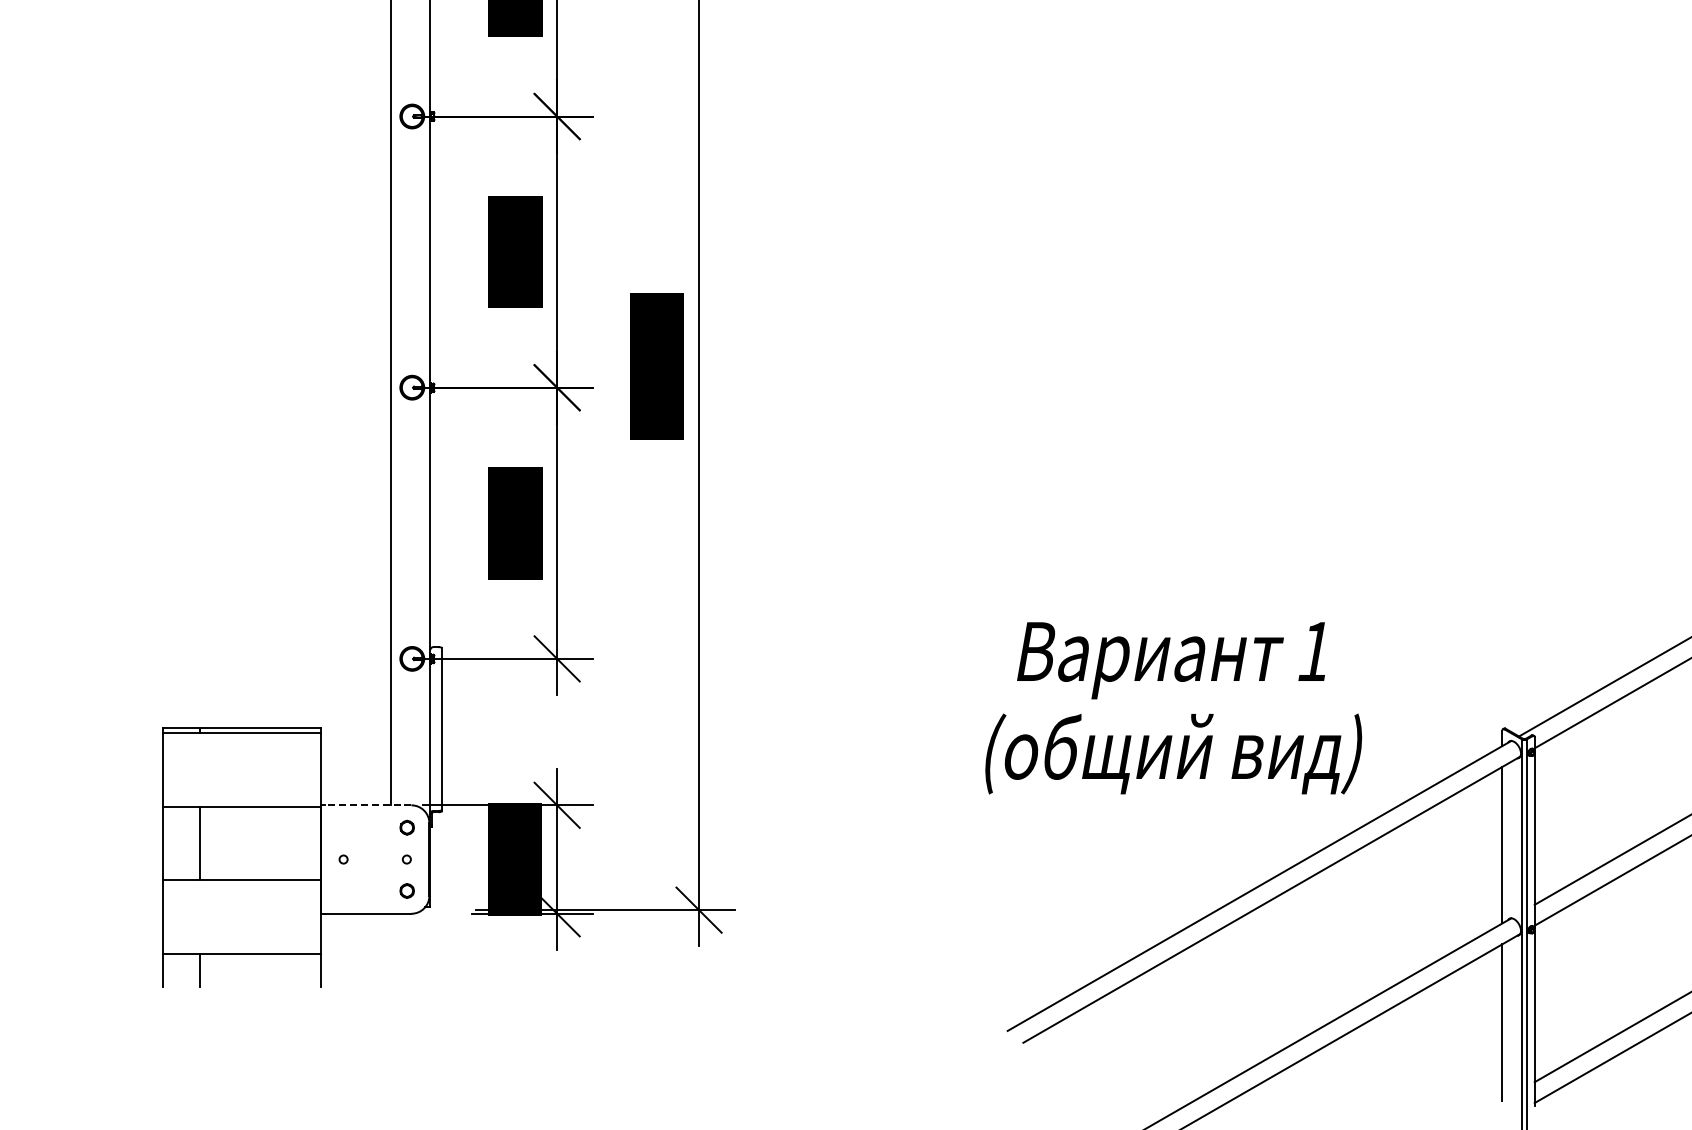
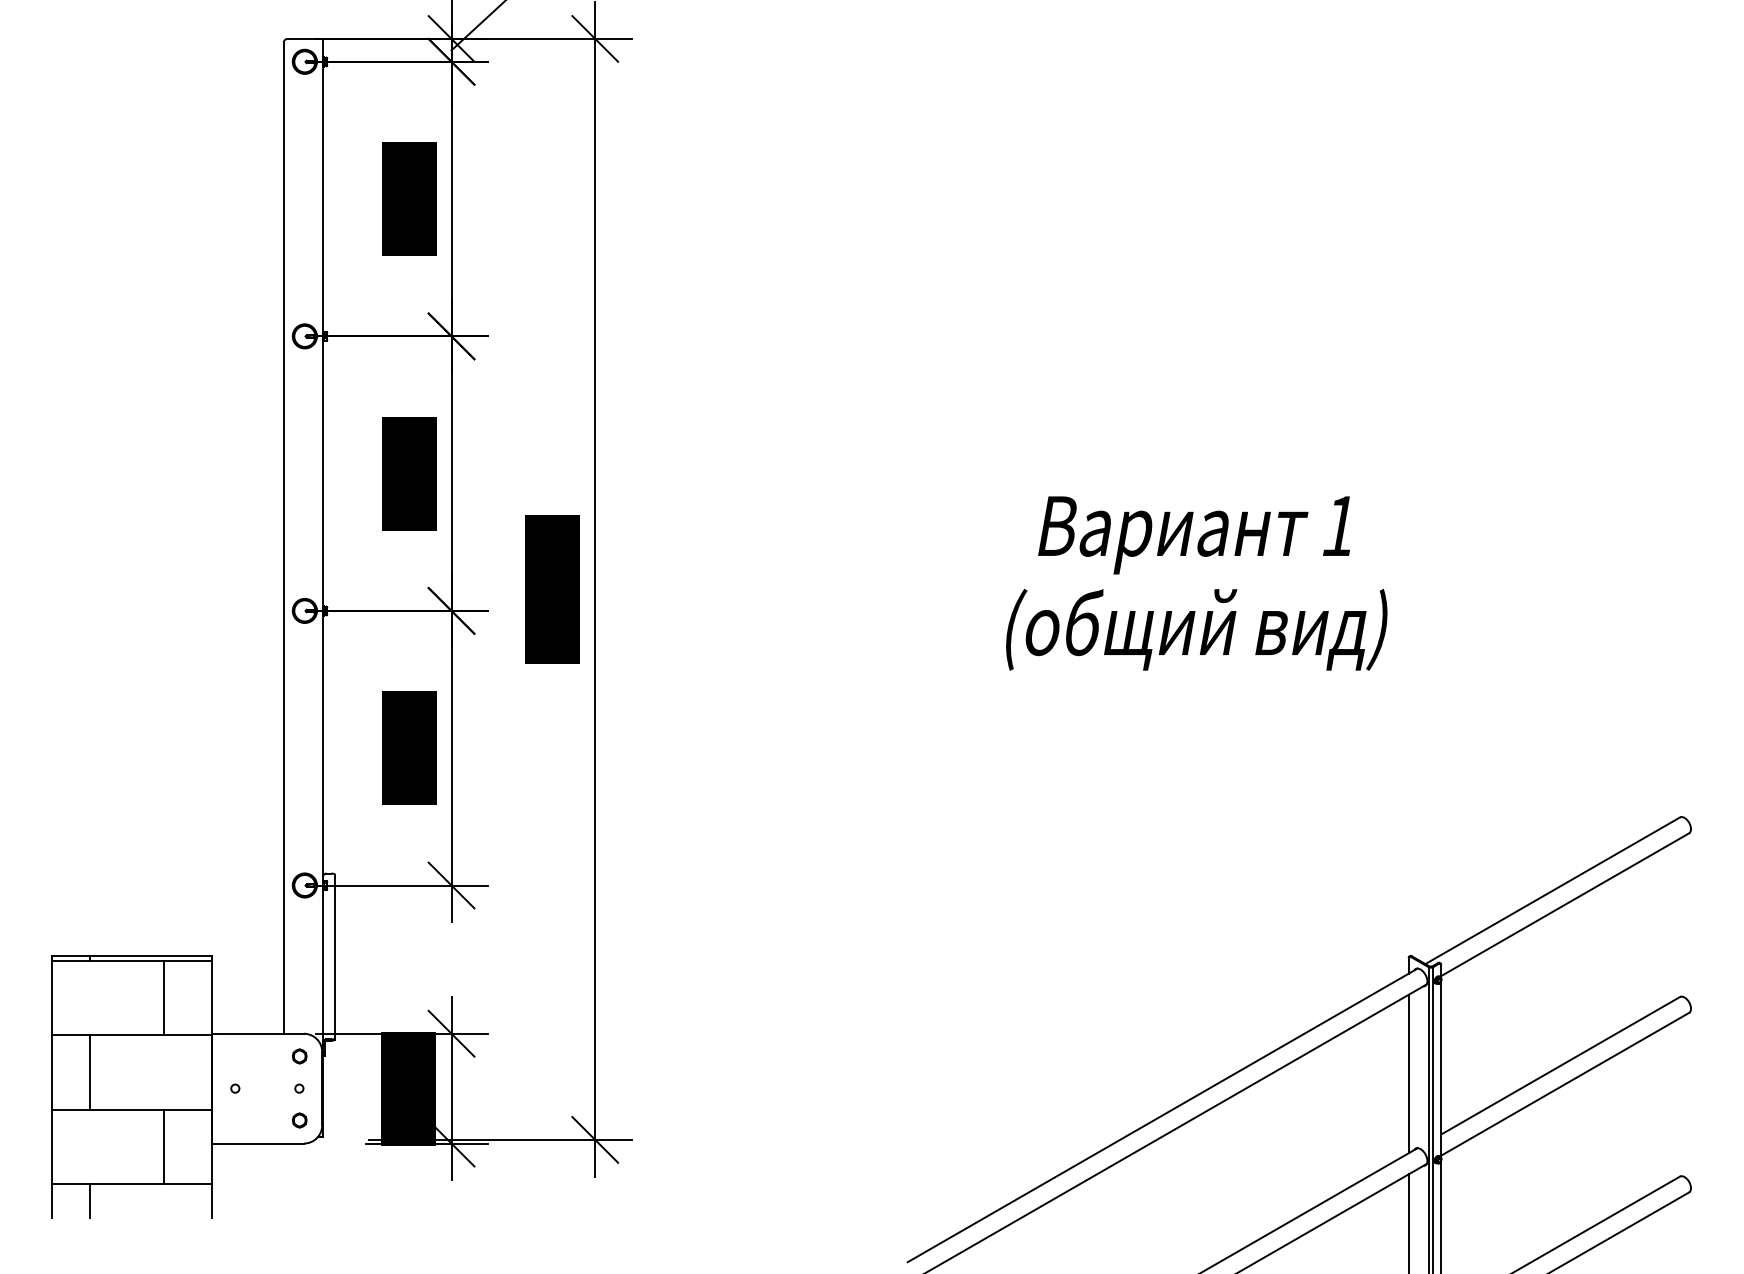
text: (1173, 708) -> (1196, 583), moved
line: (273, 769) -> (164, 997), added
line: (368, 805) -> (260, 1033), dashed -> solid
line: (273, 916) -> (164, 1146), added

